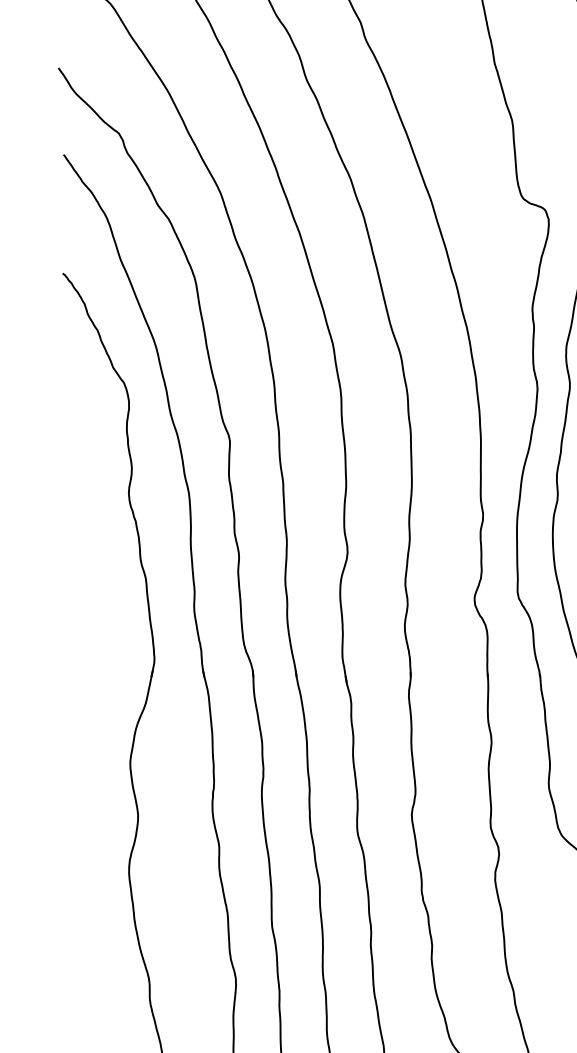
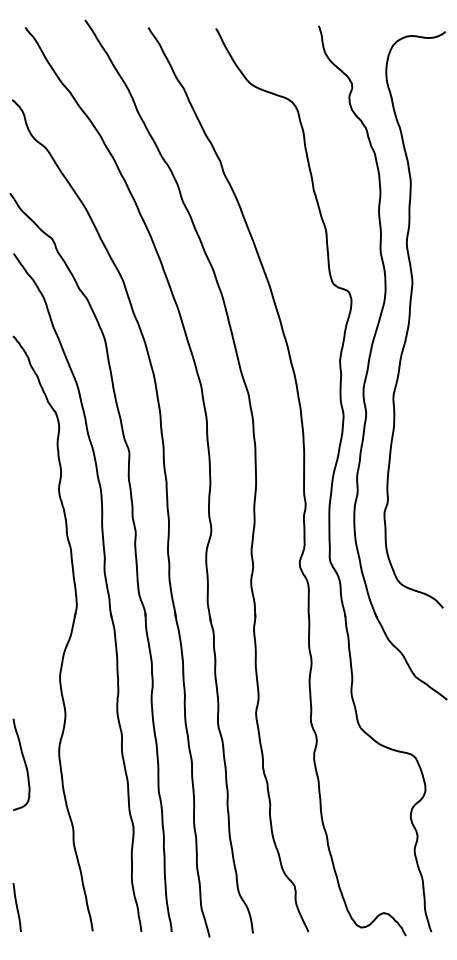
curve: (79, 888) -> (24, 764), added

